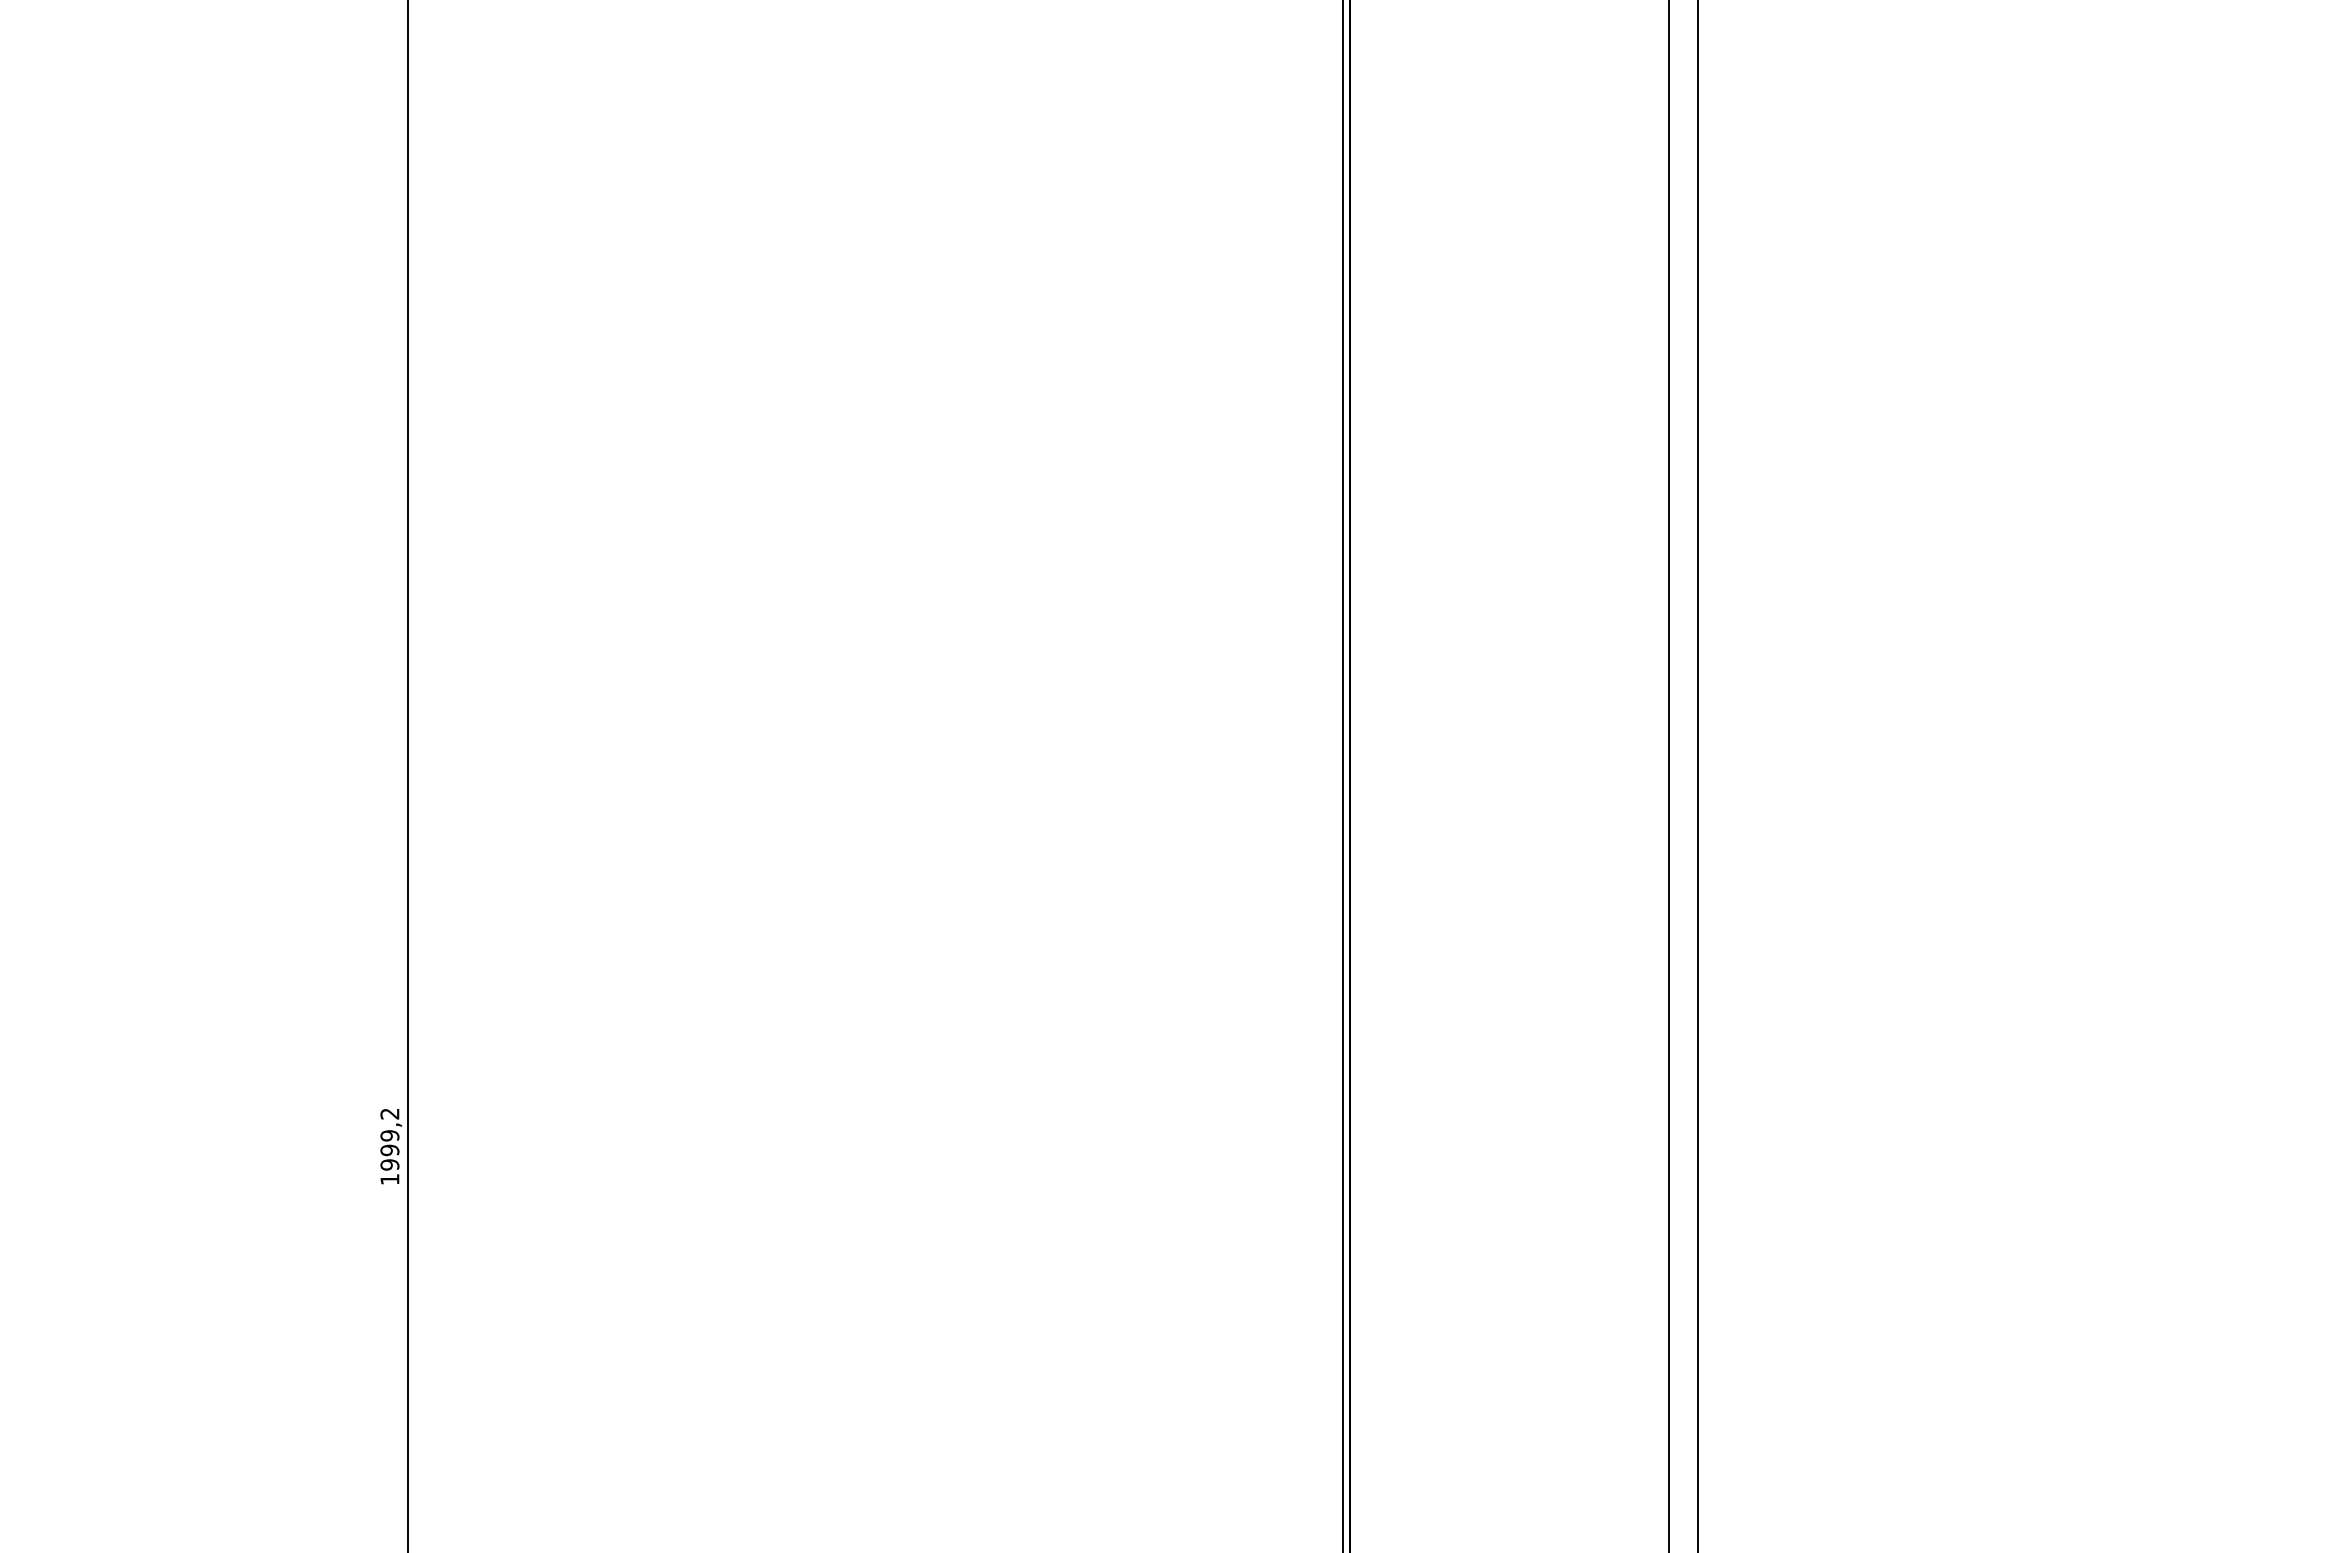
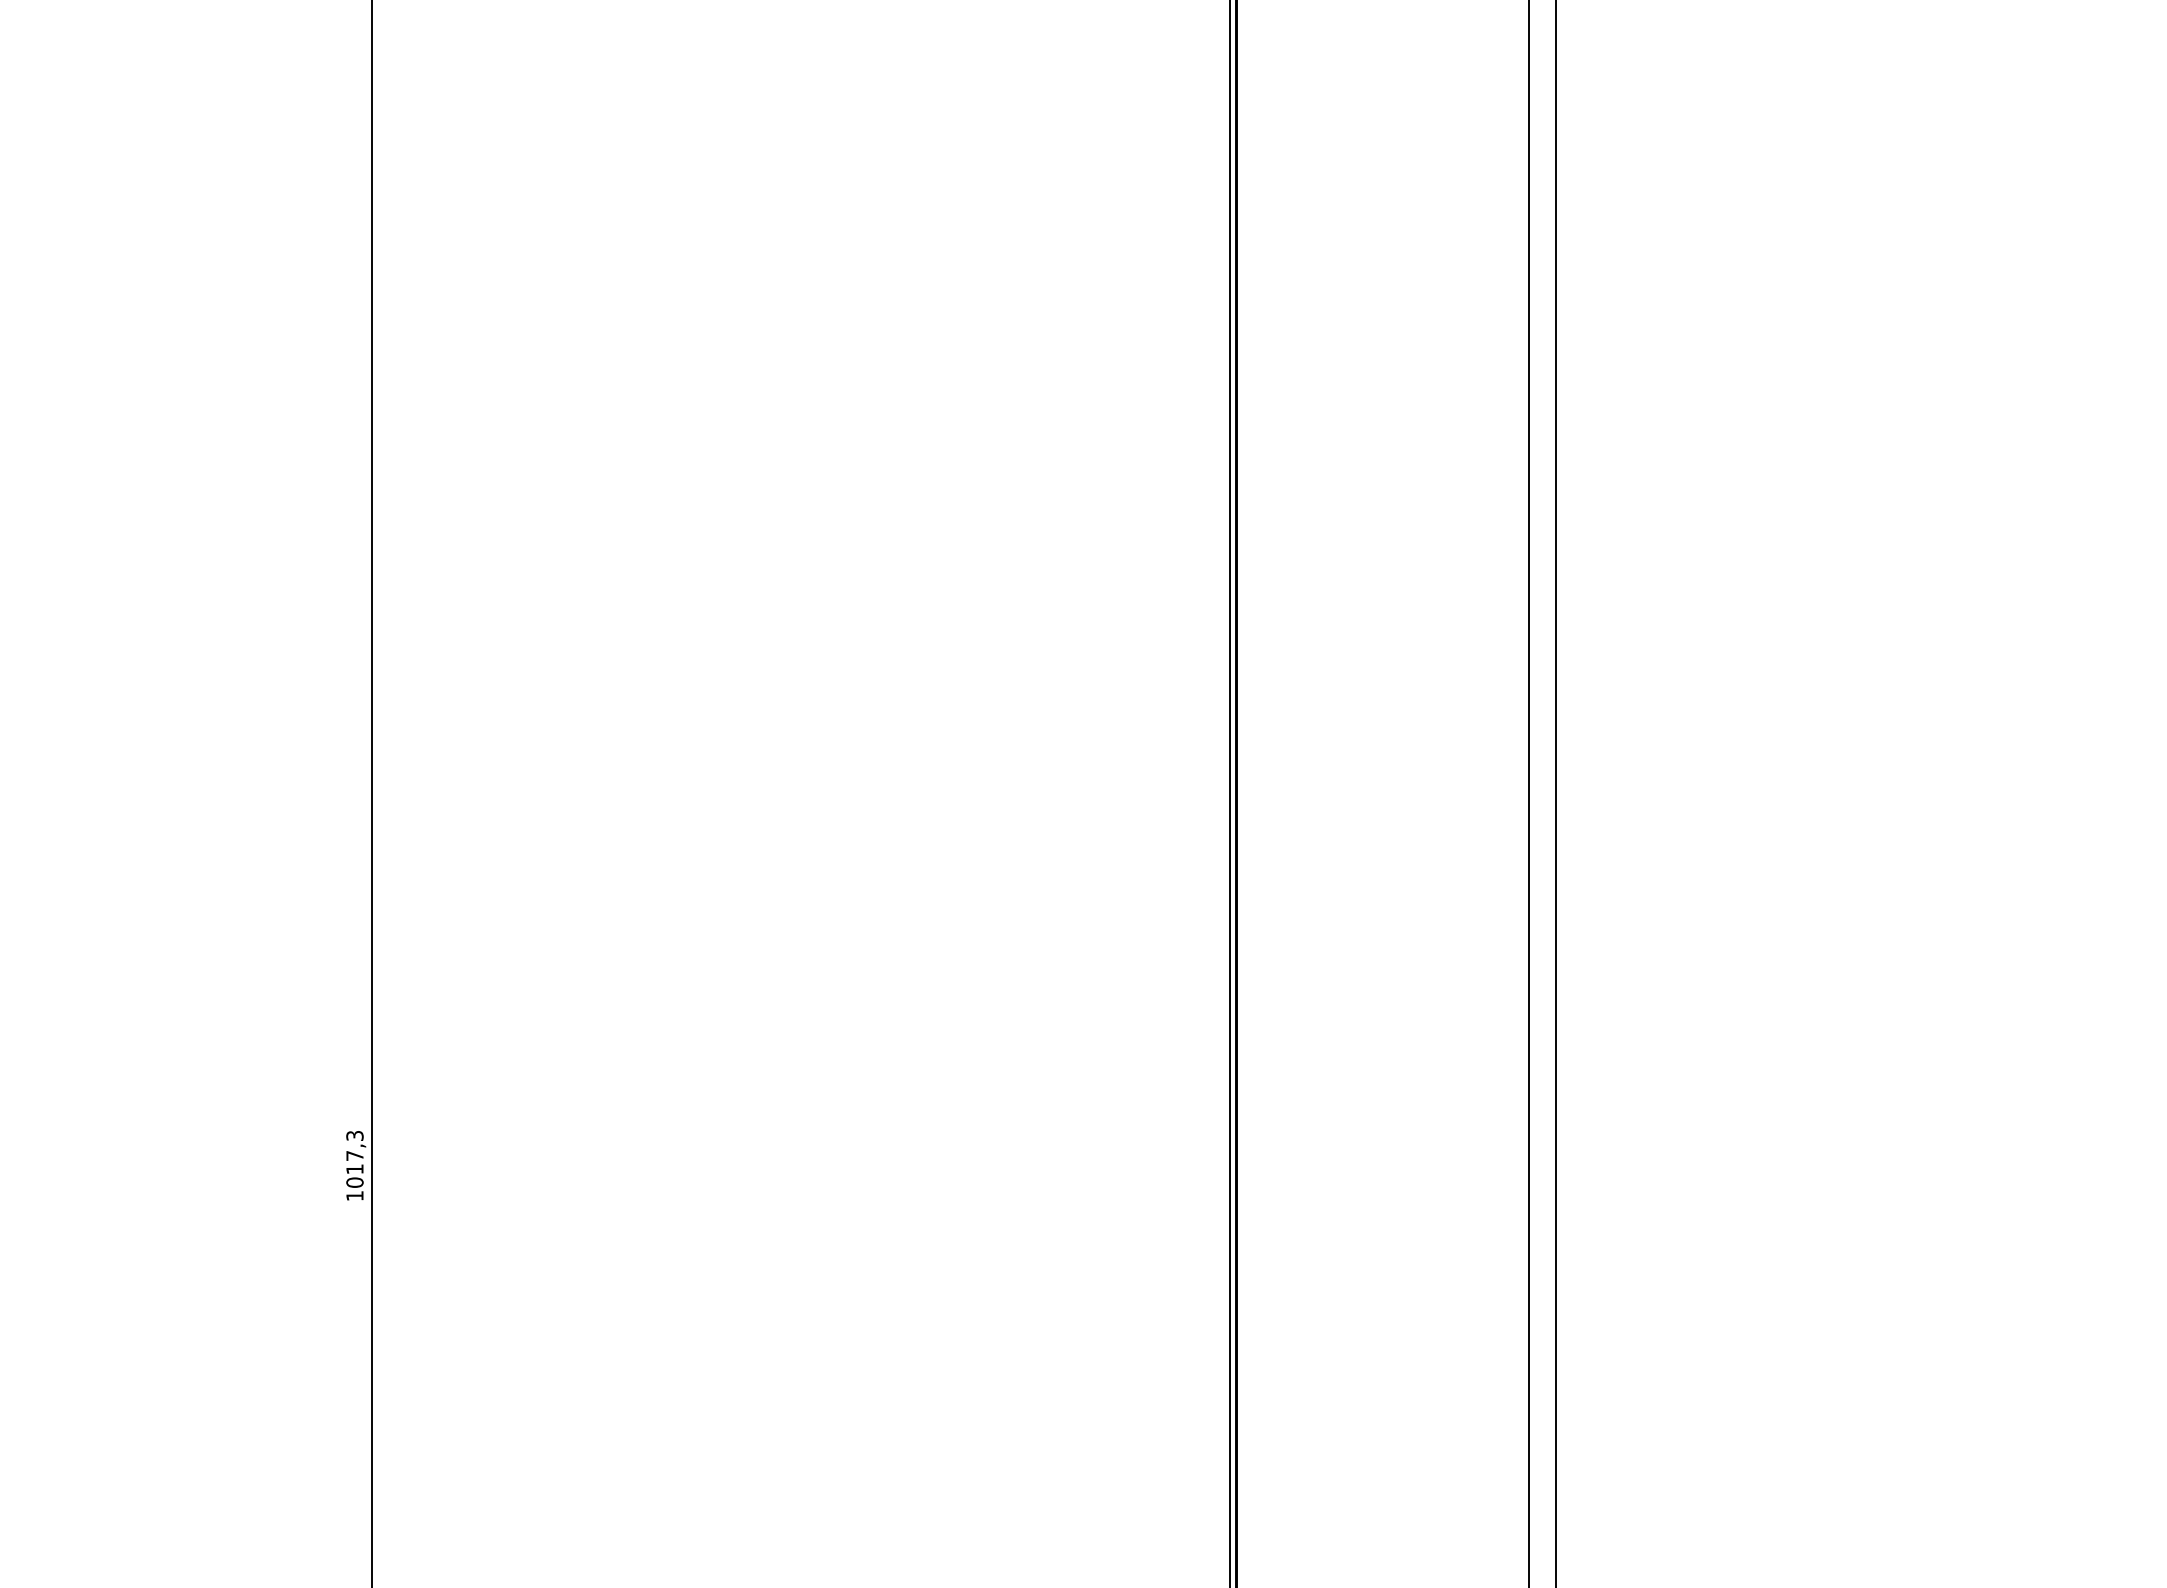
text: (389, 1139) -> (354, 1159), 1999,2 -> 1017,3

